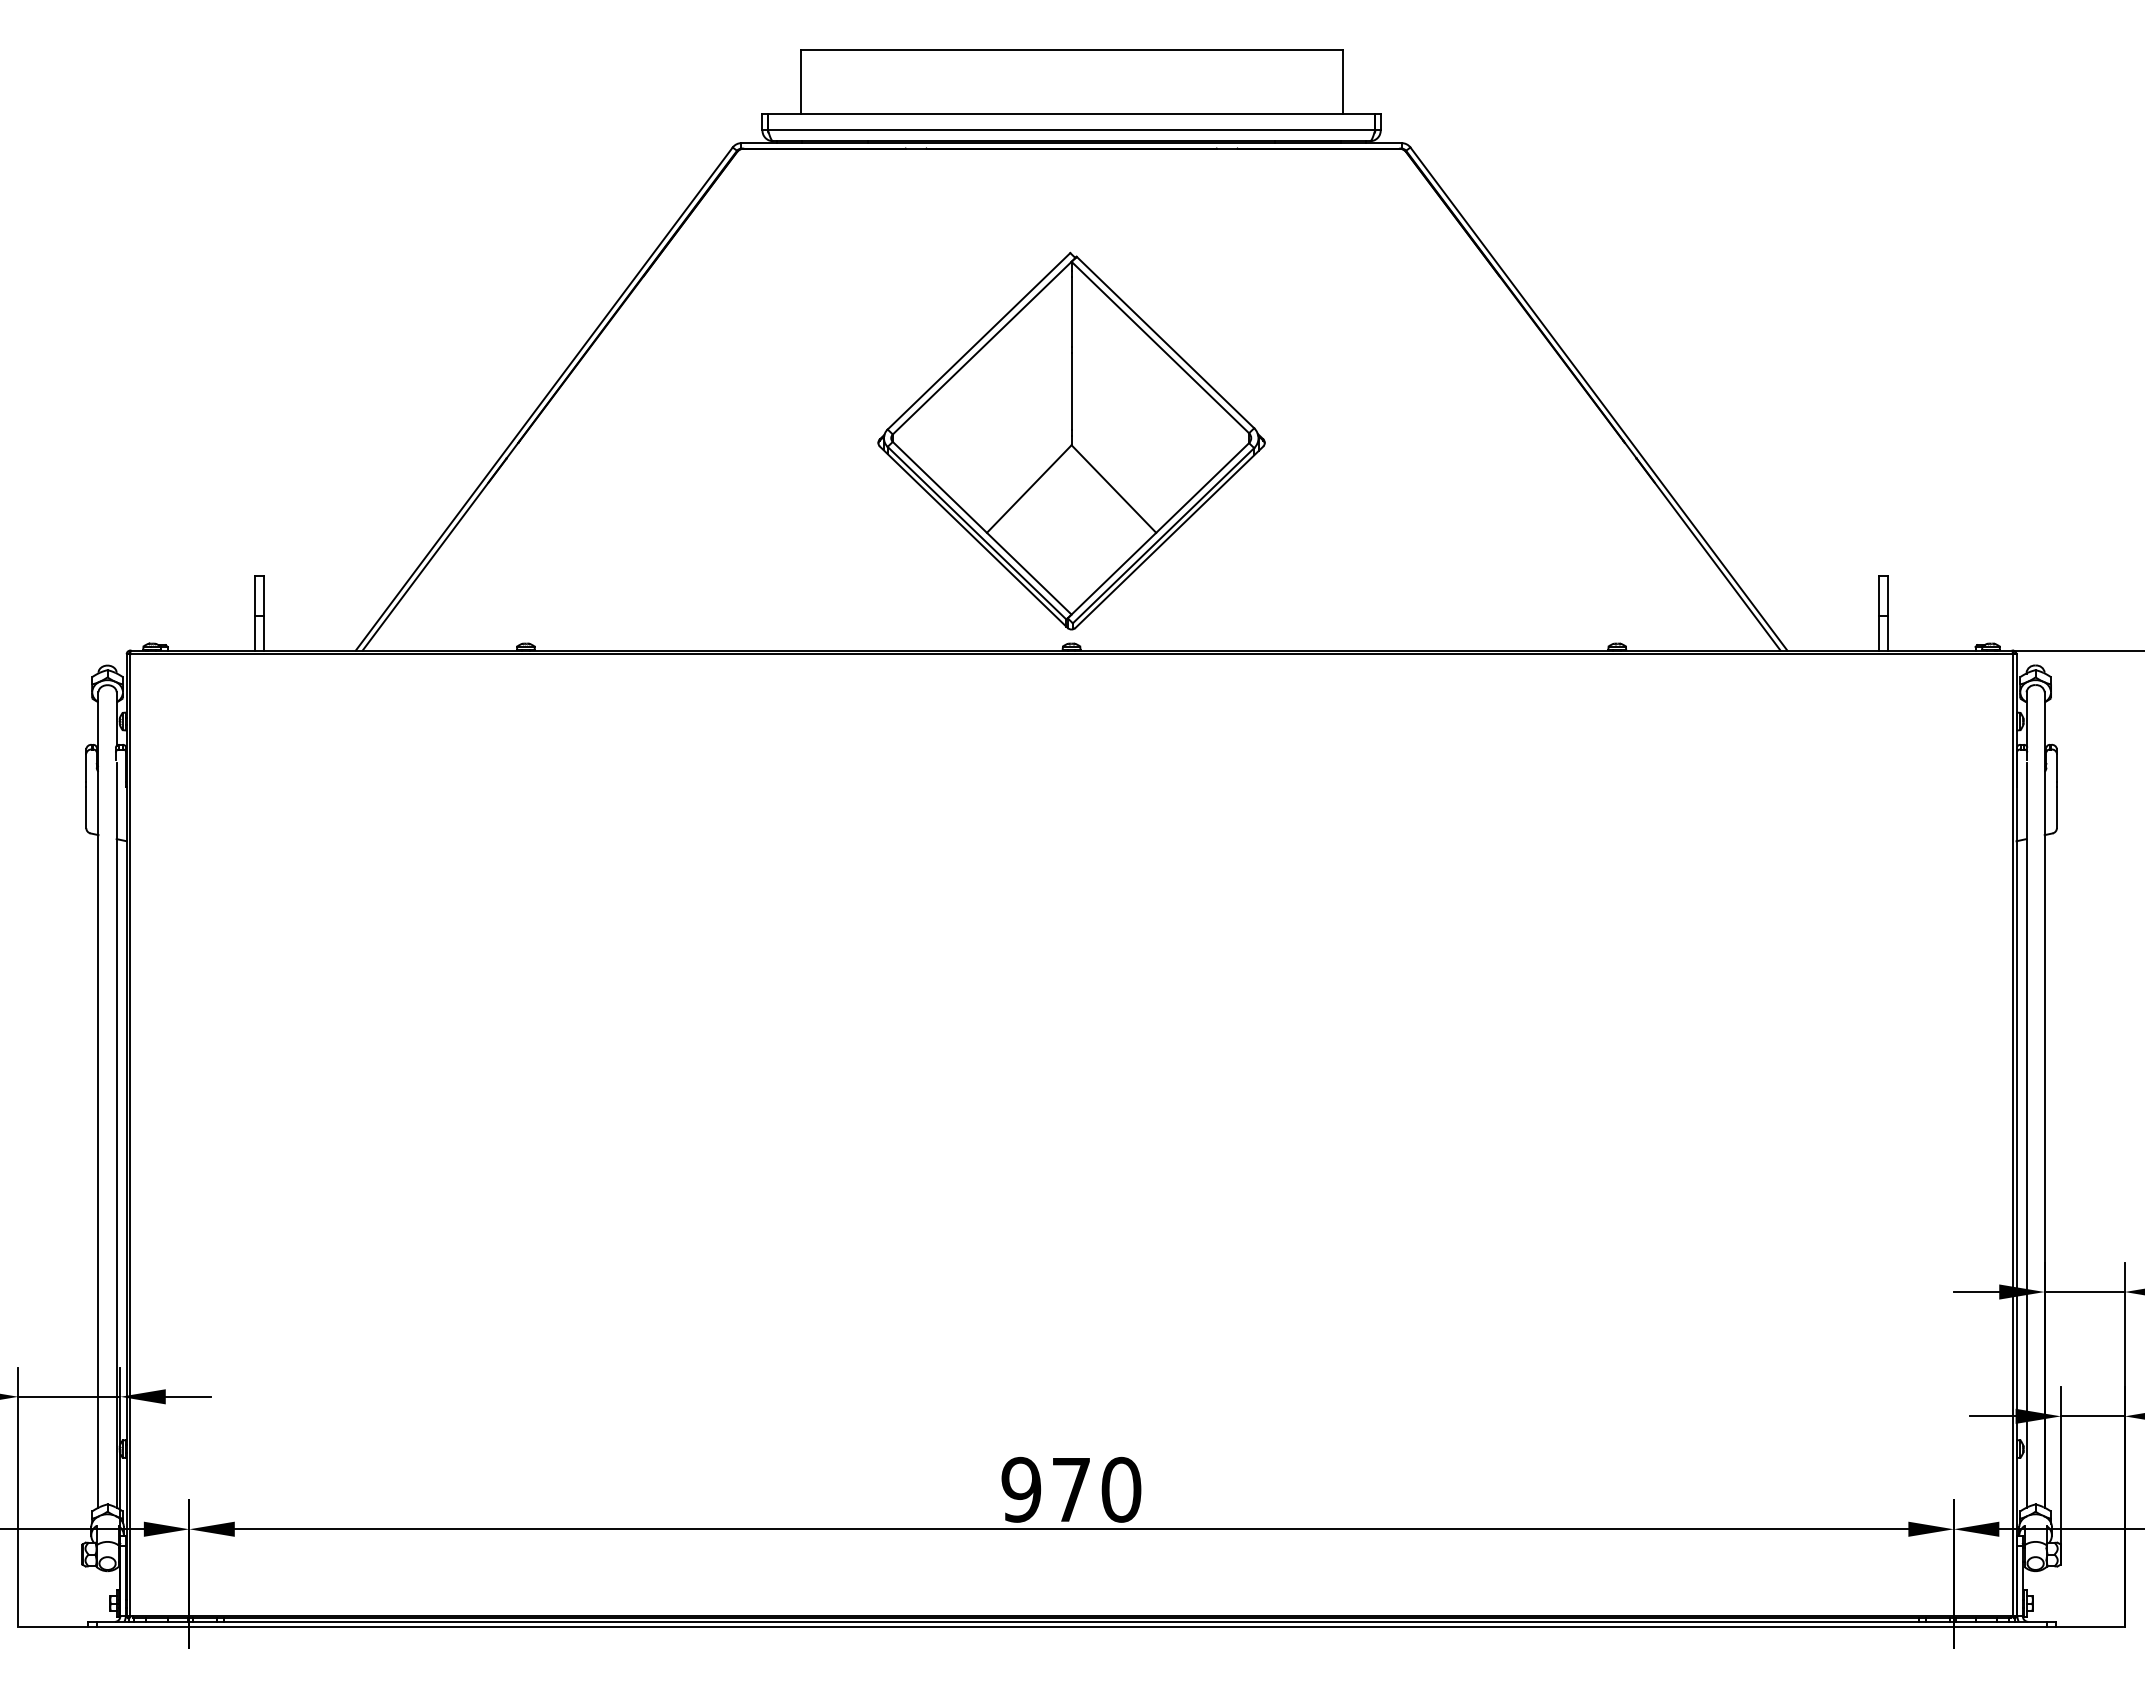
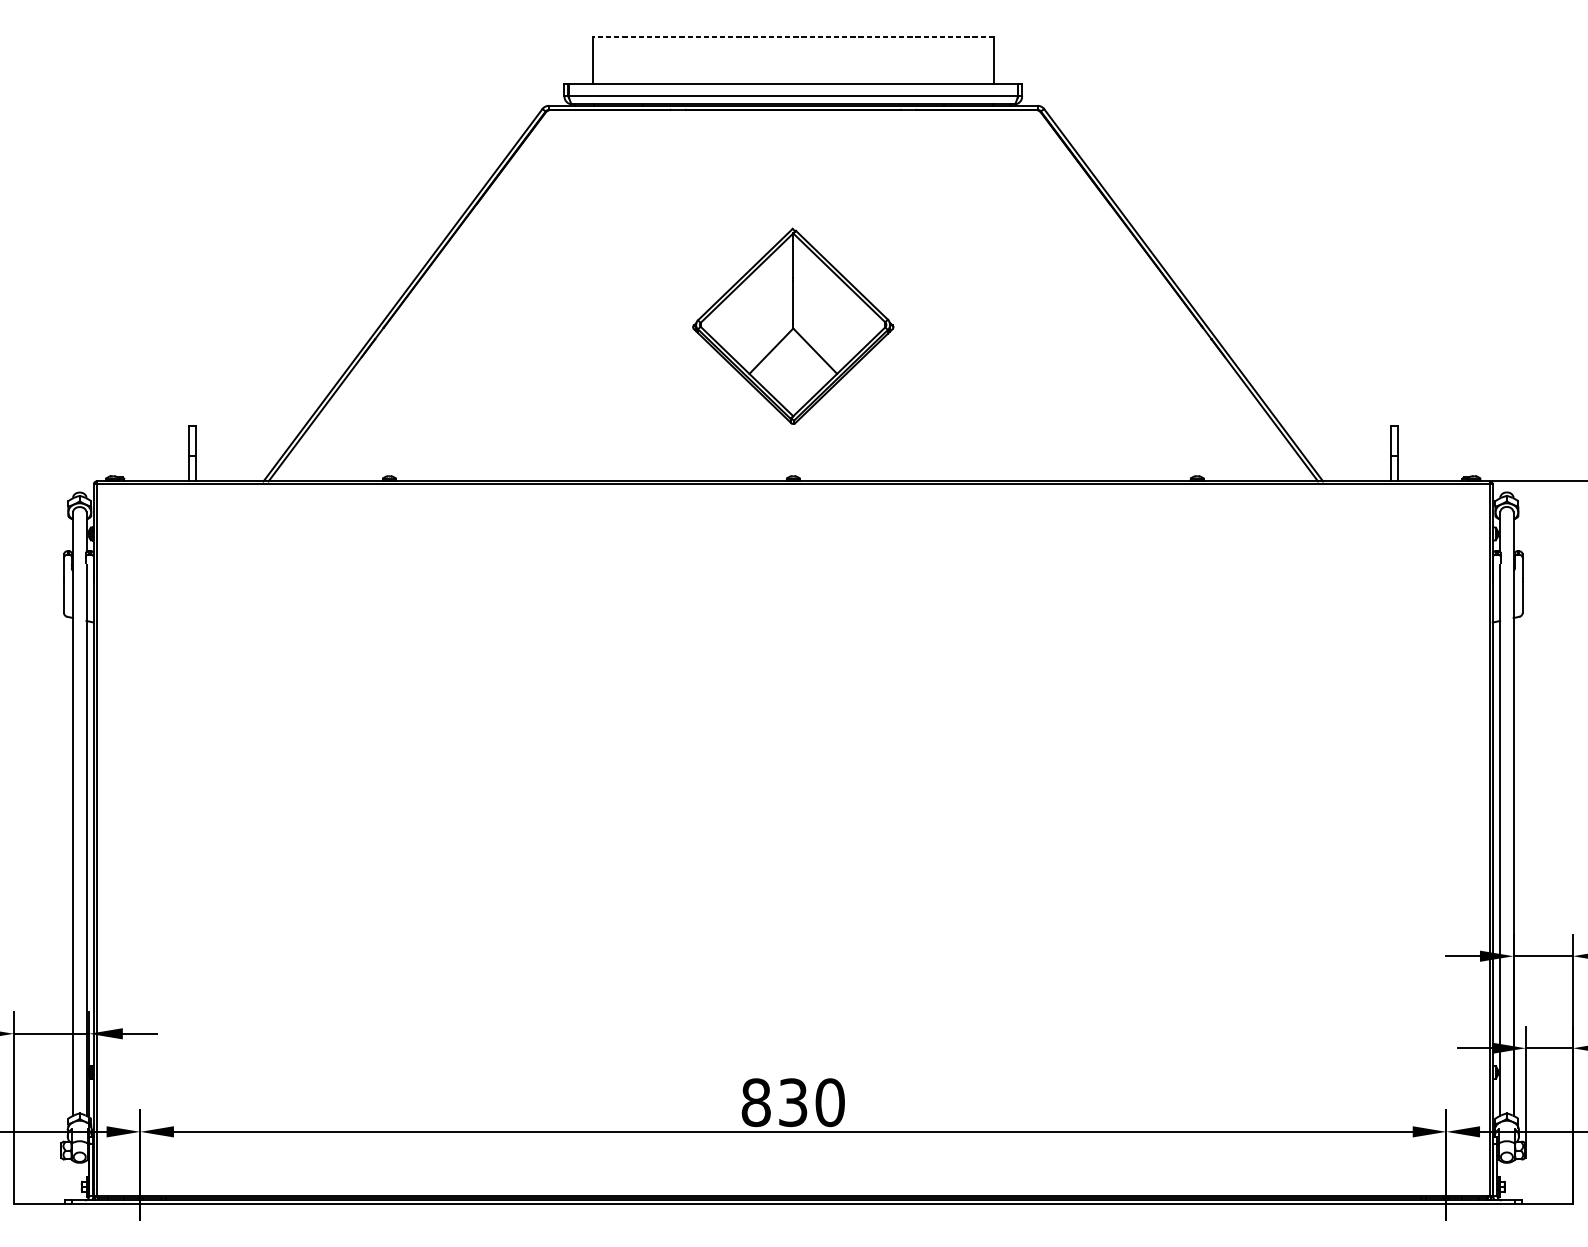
line: (1071, 50) -> (793, 37), solid -> dashed
part: (1071, 440) -> (793, 325), size x0.7
text: (1045, 1489) -> (774, 1102), 970 -> 830

